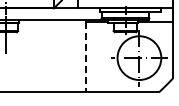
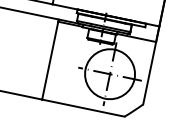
line: (85, 57) -> (49, 61), dashed -> solid

